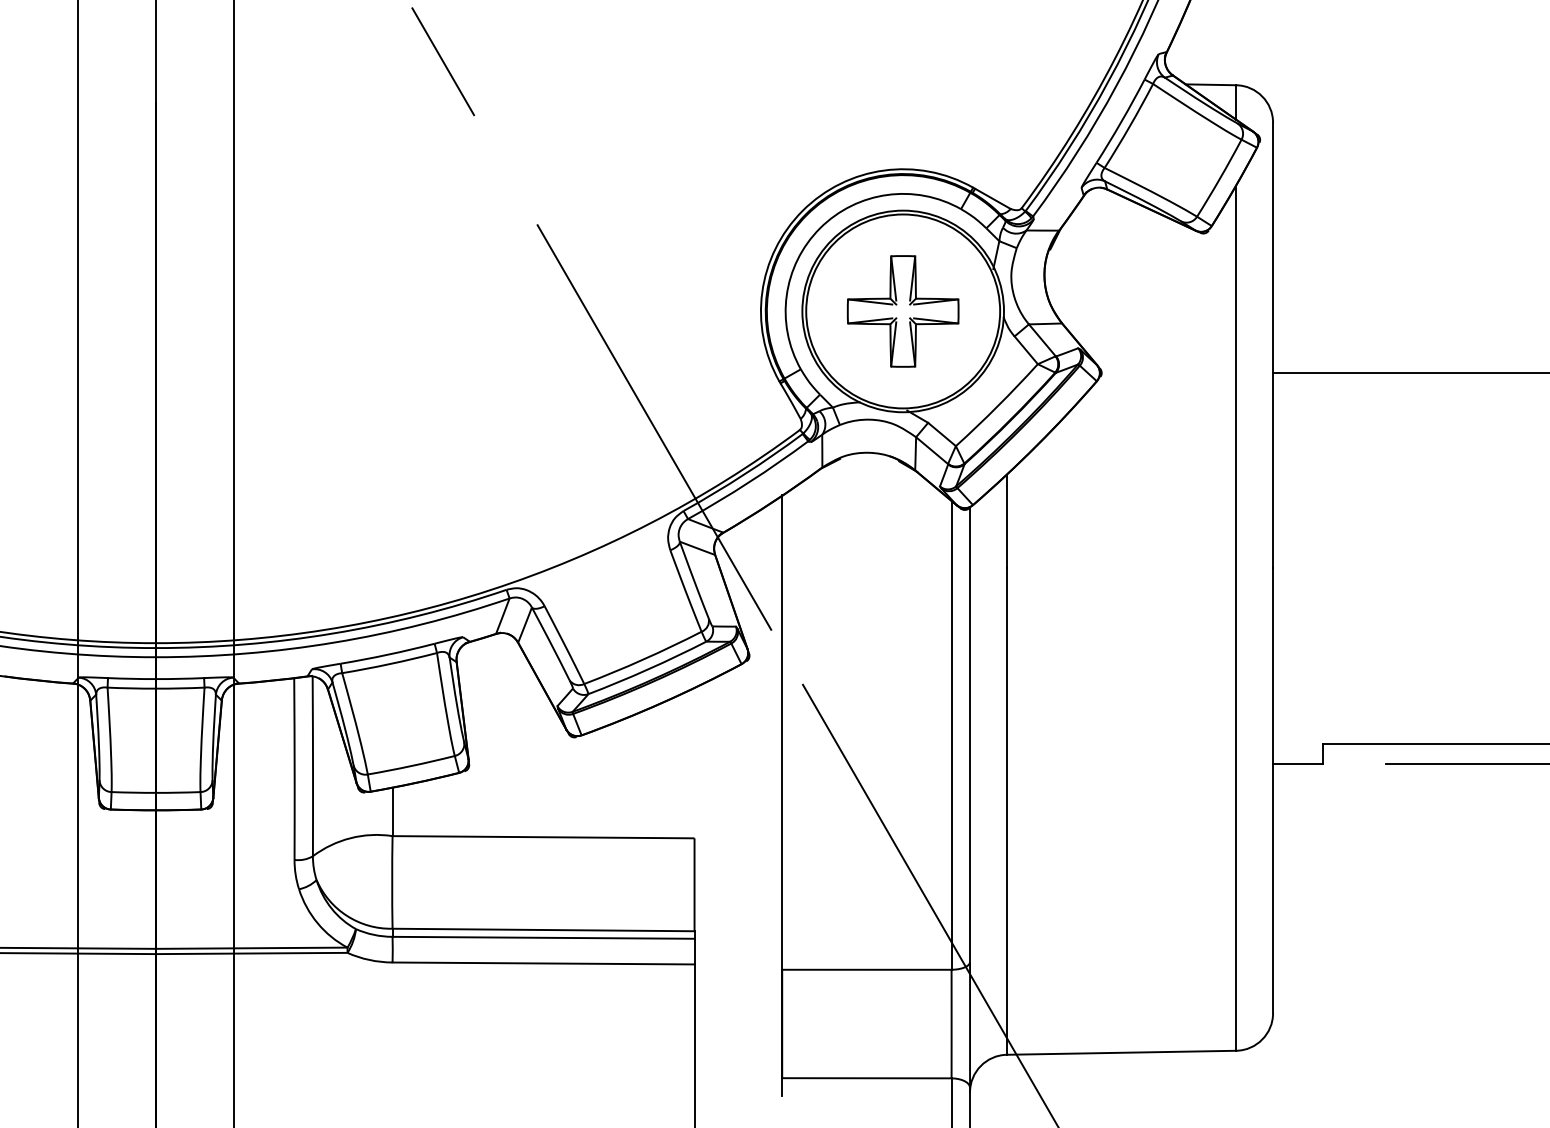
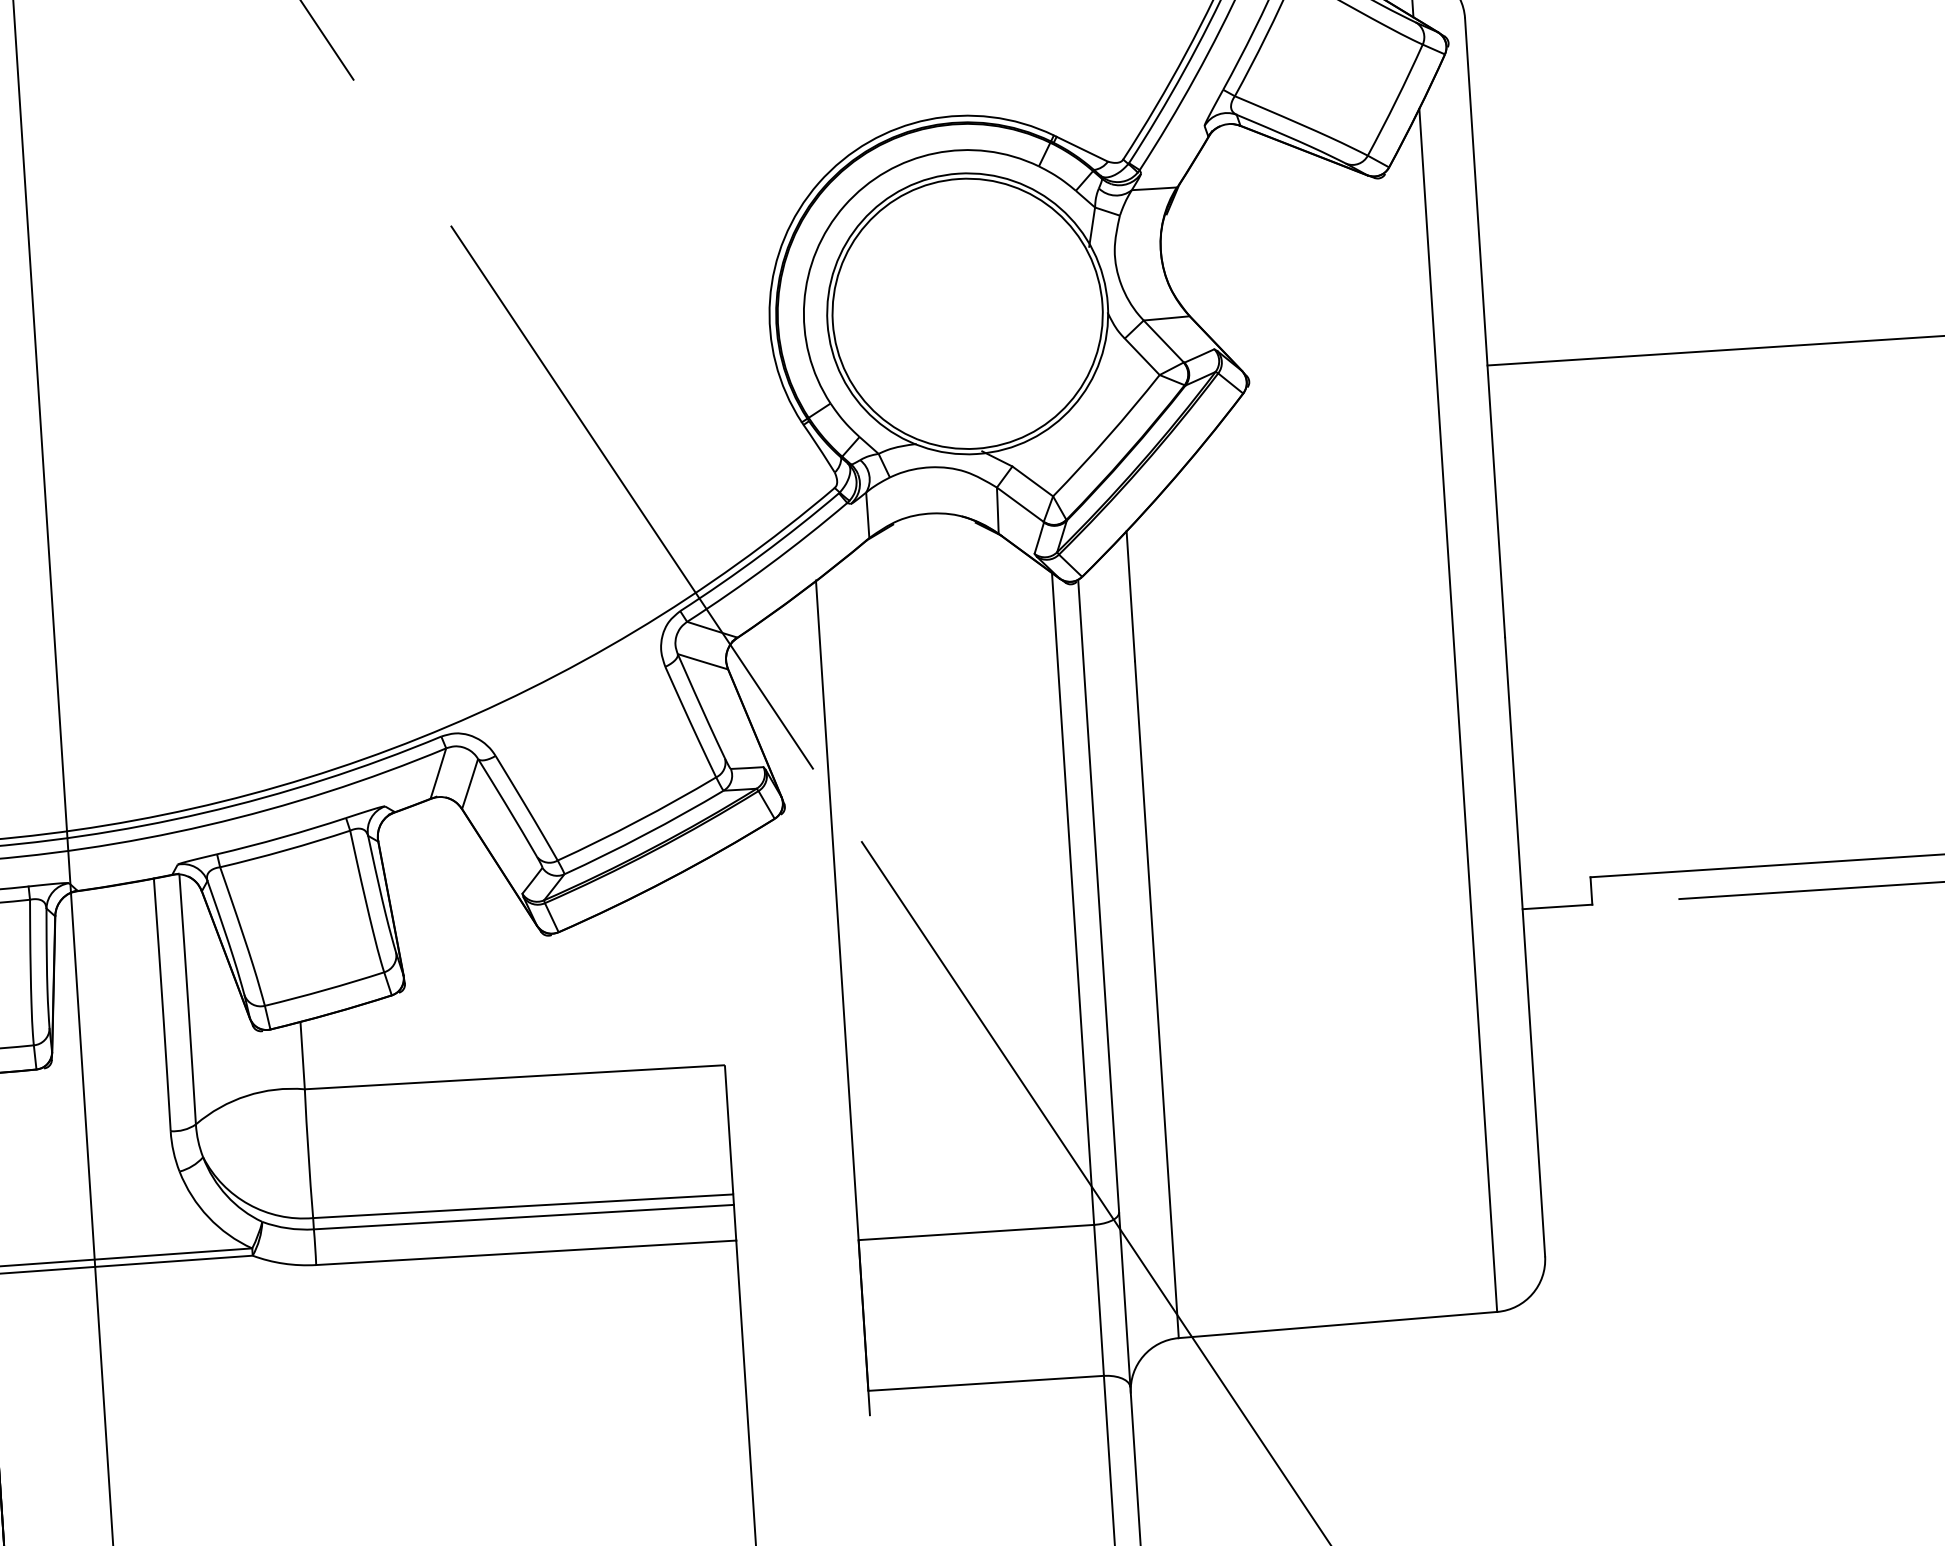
part: (902, 311) -> (966, 313), removed

